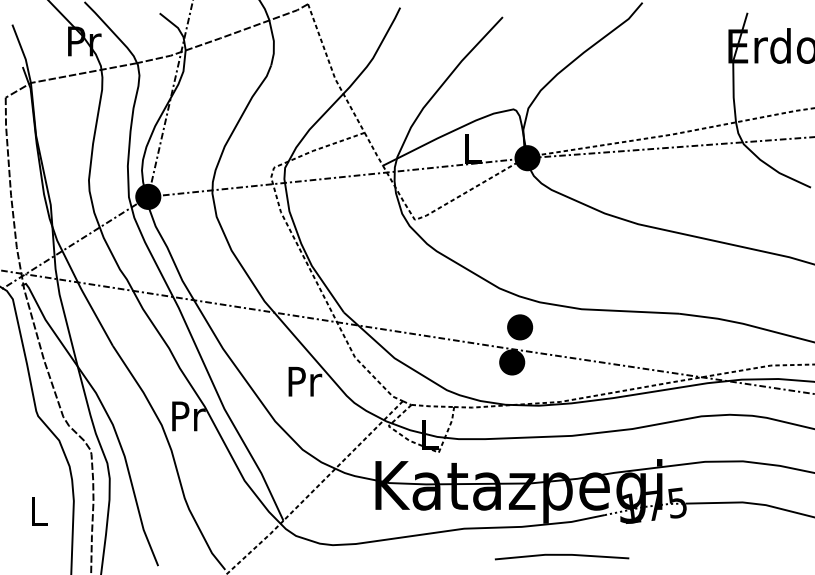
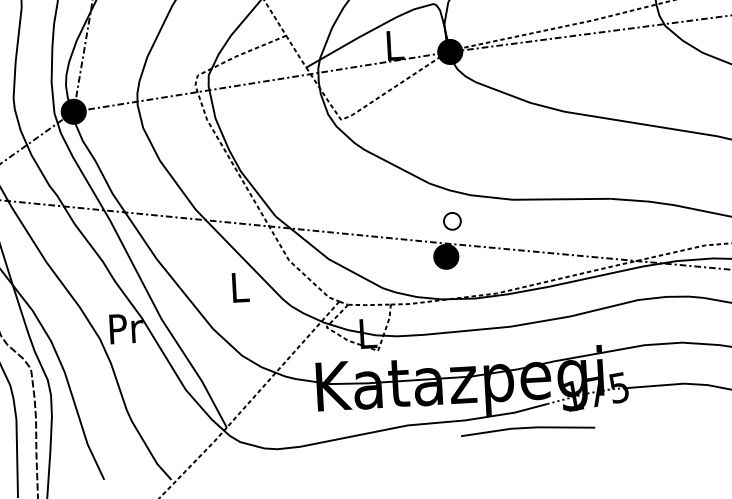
part: (520, 327) -> (452, 221), size x0.7
text: (305, 381) -> (241, 287), Pr -> L
line: (561, 555) -> (527, 428), moved

